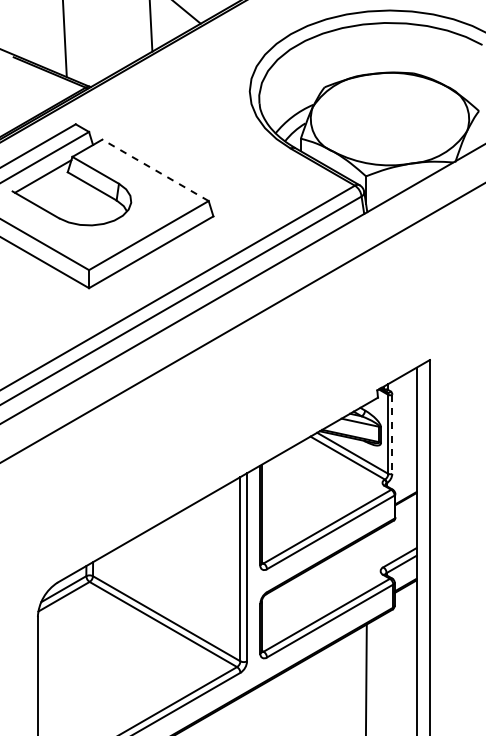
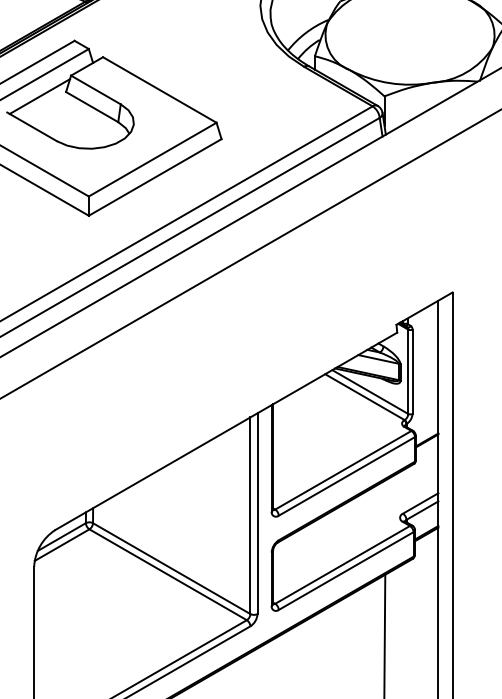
line: (155, 170) -> (159, 90), dashed -> solid
line: (392, 434) -> (412, 371), dashed -> solid

